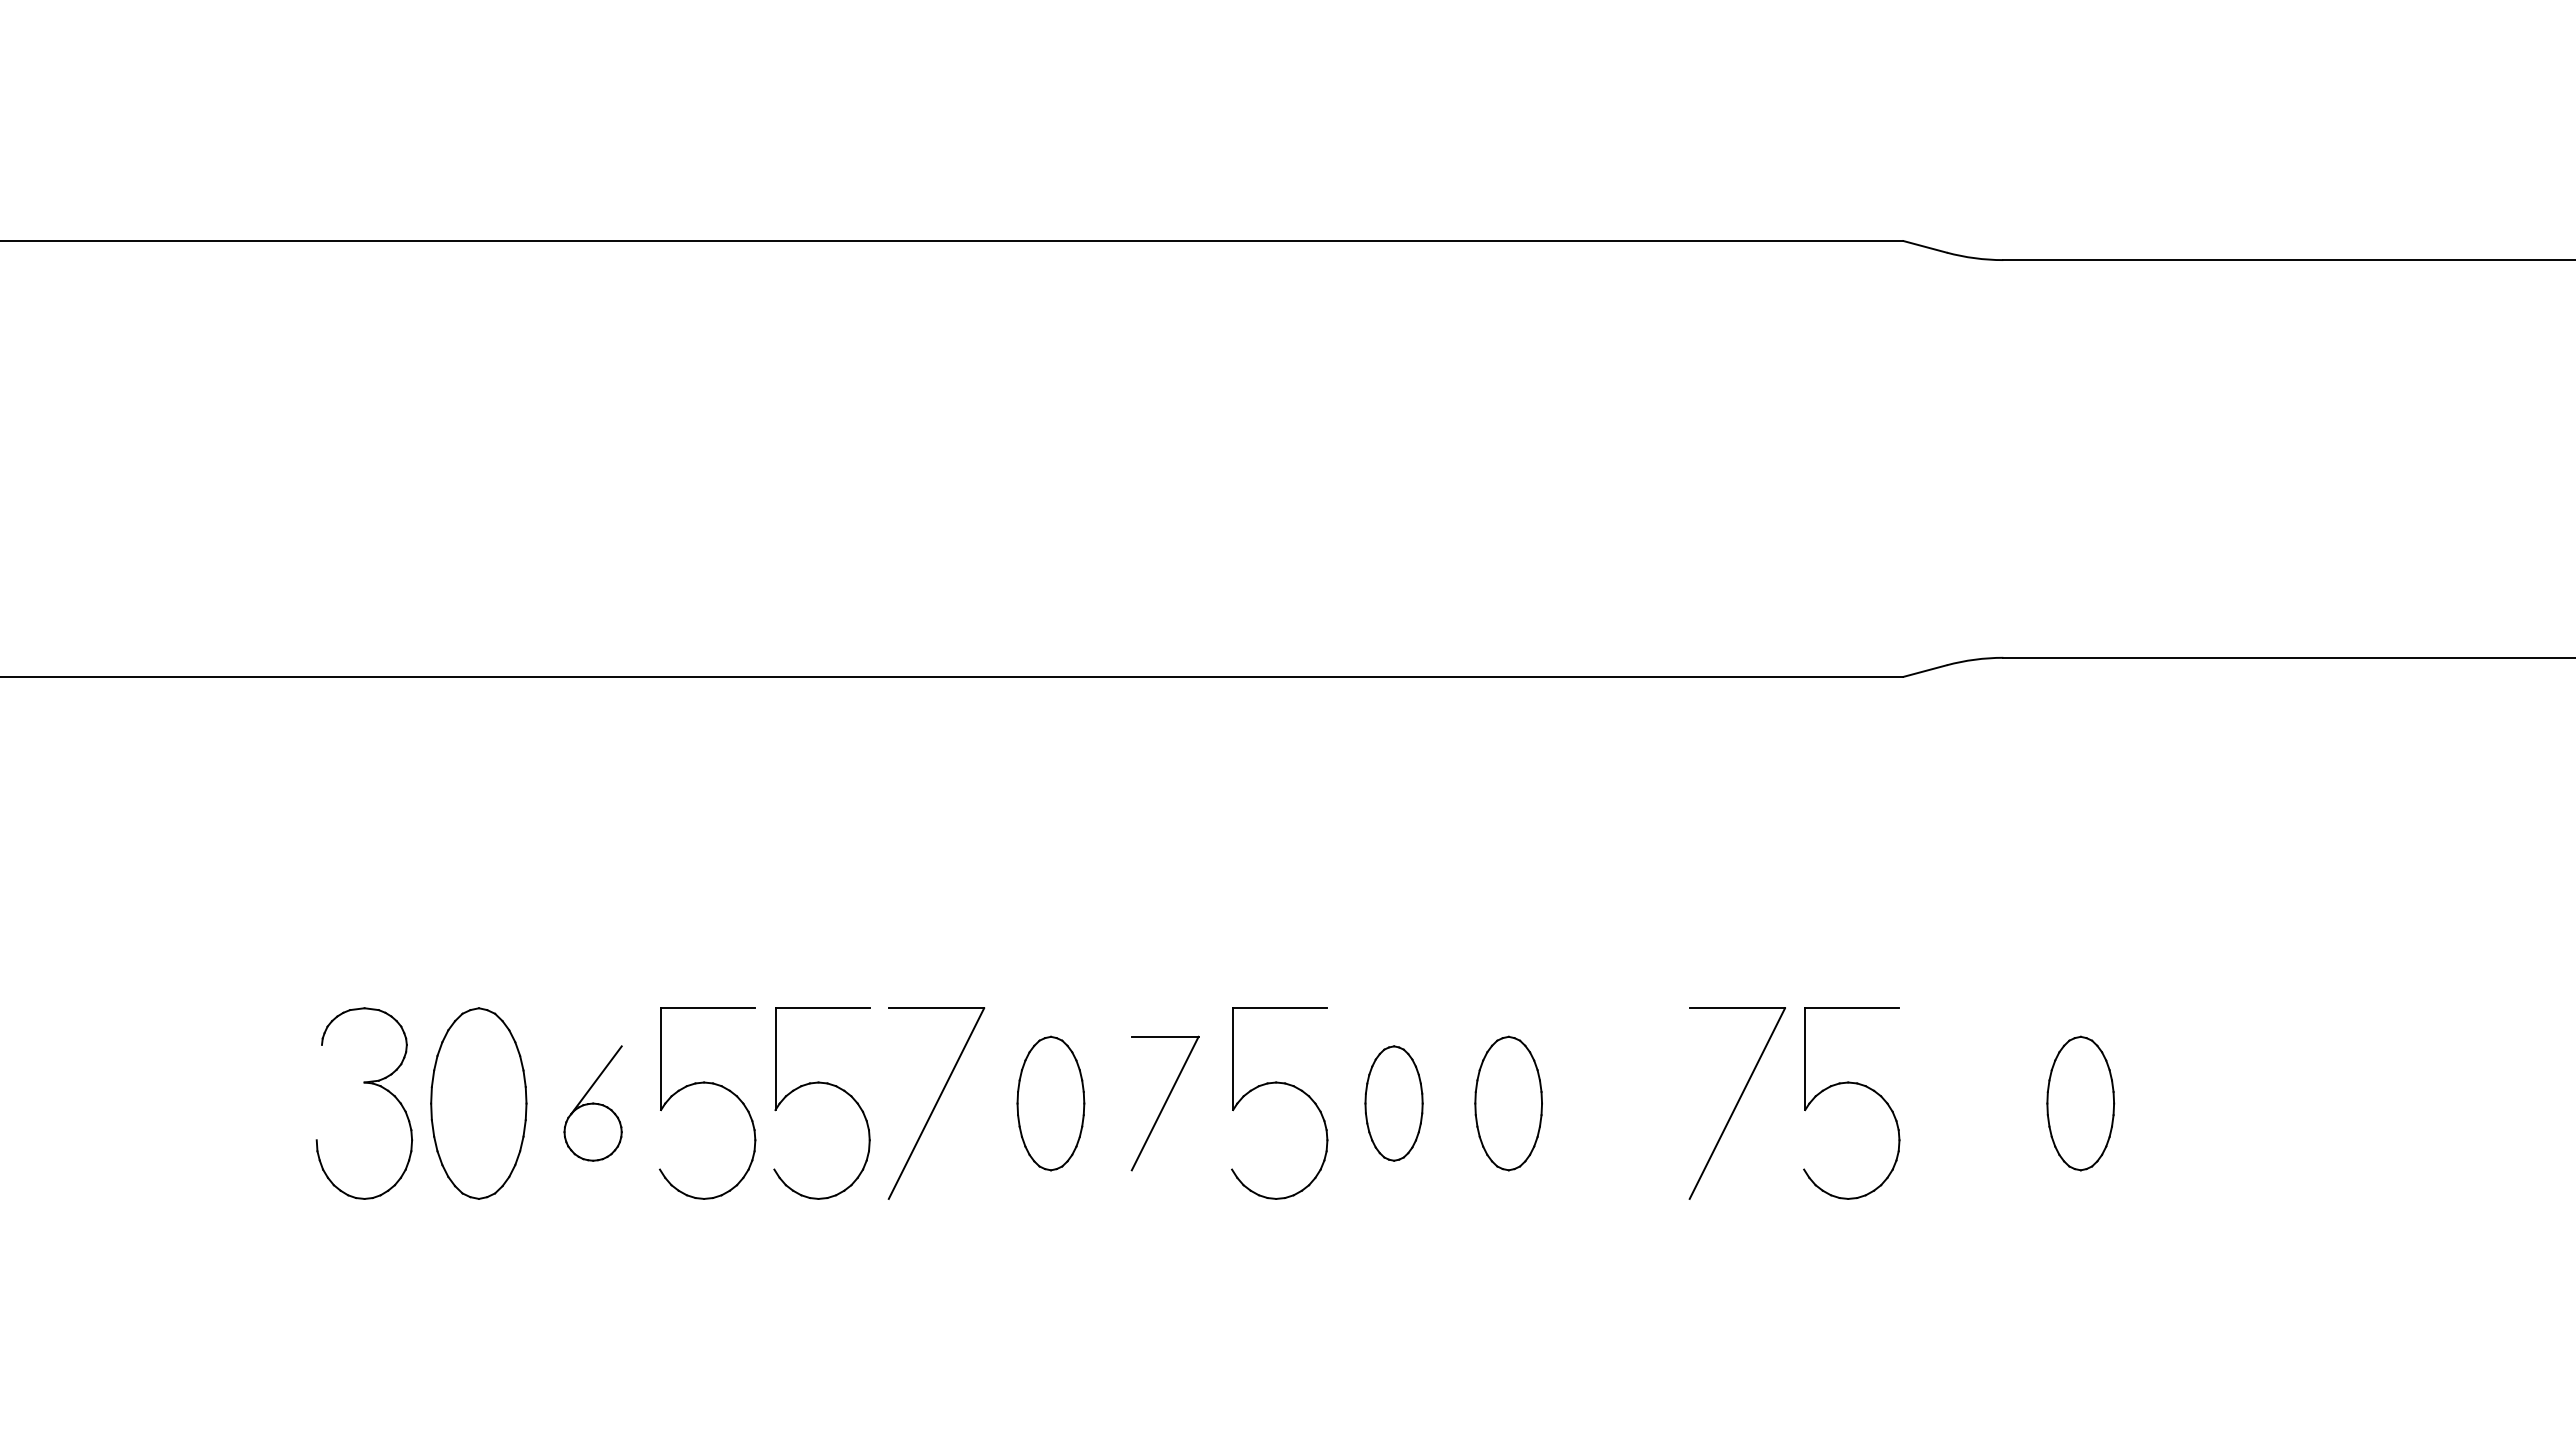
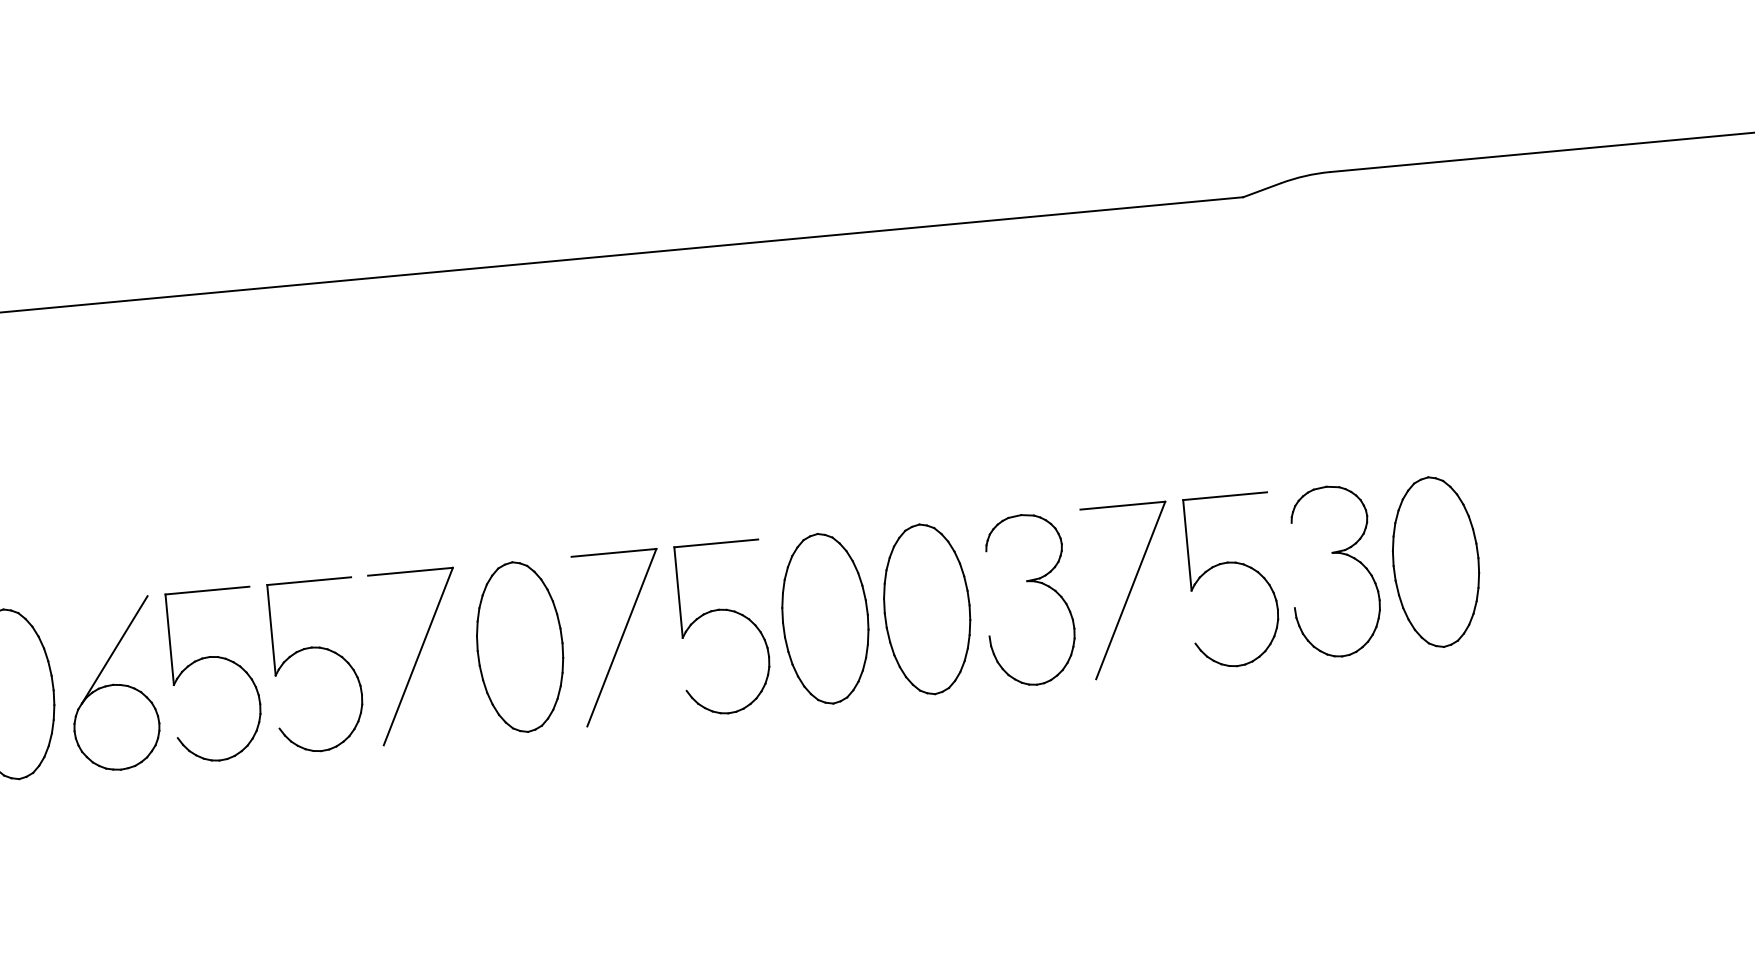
part: (1622, 1083) -> (1026, 582), added
part: (1965, 1083) -> (1331, 553), added
part: (592, 1103) -> (112, 684), size x1.67
part: (1050, 1103) -> (519, 647), size x1.43
part: (1164, 1103) -> (621, 637), size x1.43
part: (1393, 1103) -> (824, 618), size x1.67
part: (1508, 1103) -> (927, 609), size x1.43
part: (2080, 1103) -> (1435, 562), size x1.43

